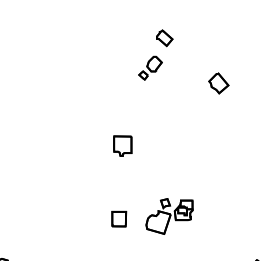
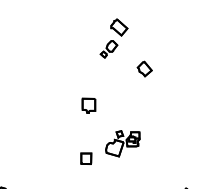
part: (164, 38) -> (119, 27), size x1.43
part: (218, 83) -> (144, 69), moved
part: (169, 216) -> (122, 143), moved

